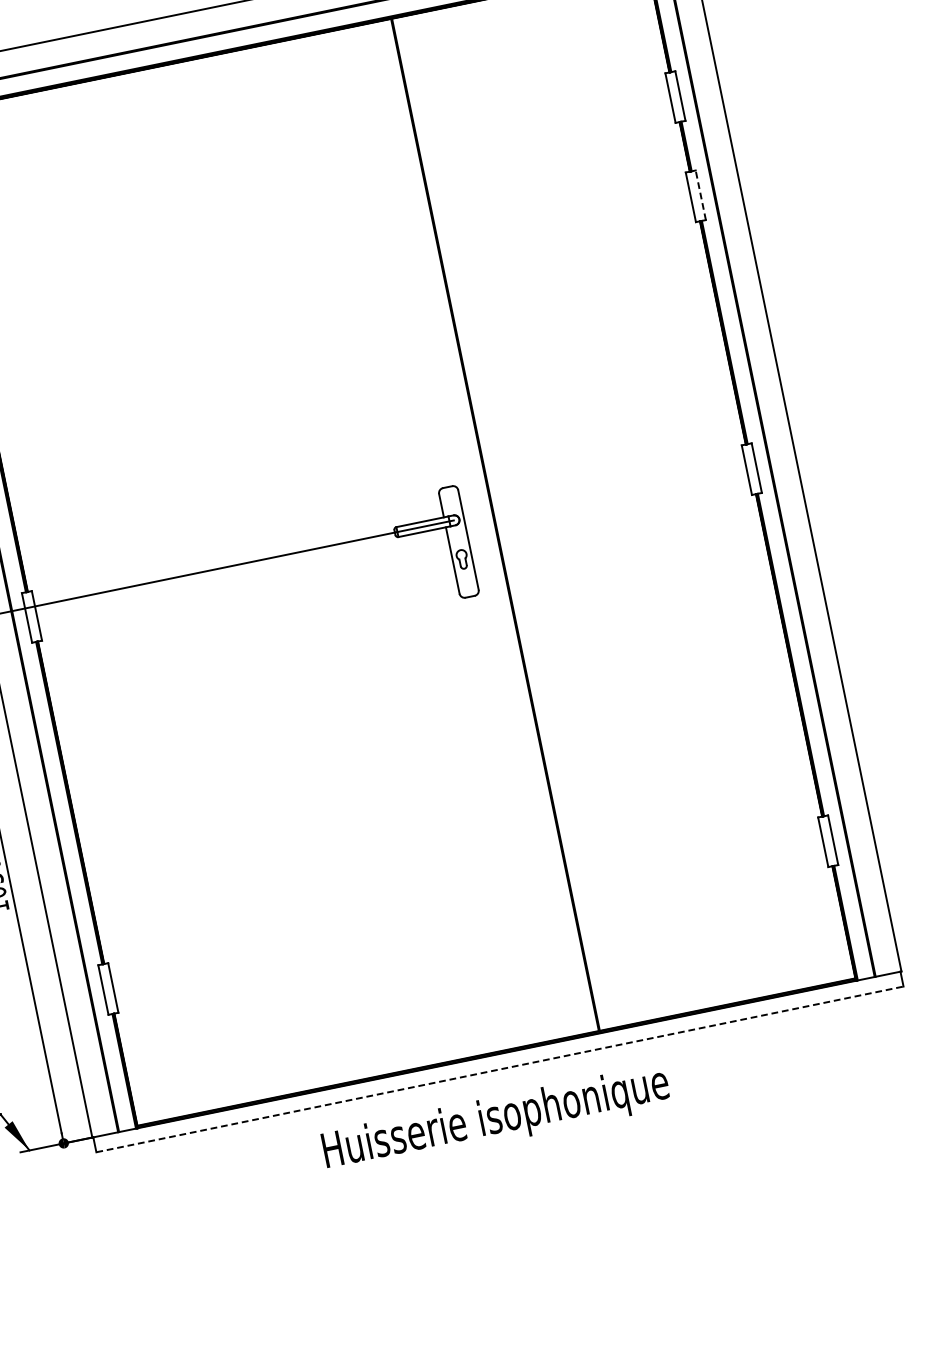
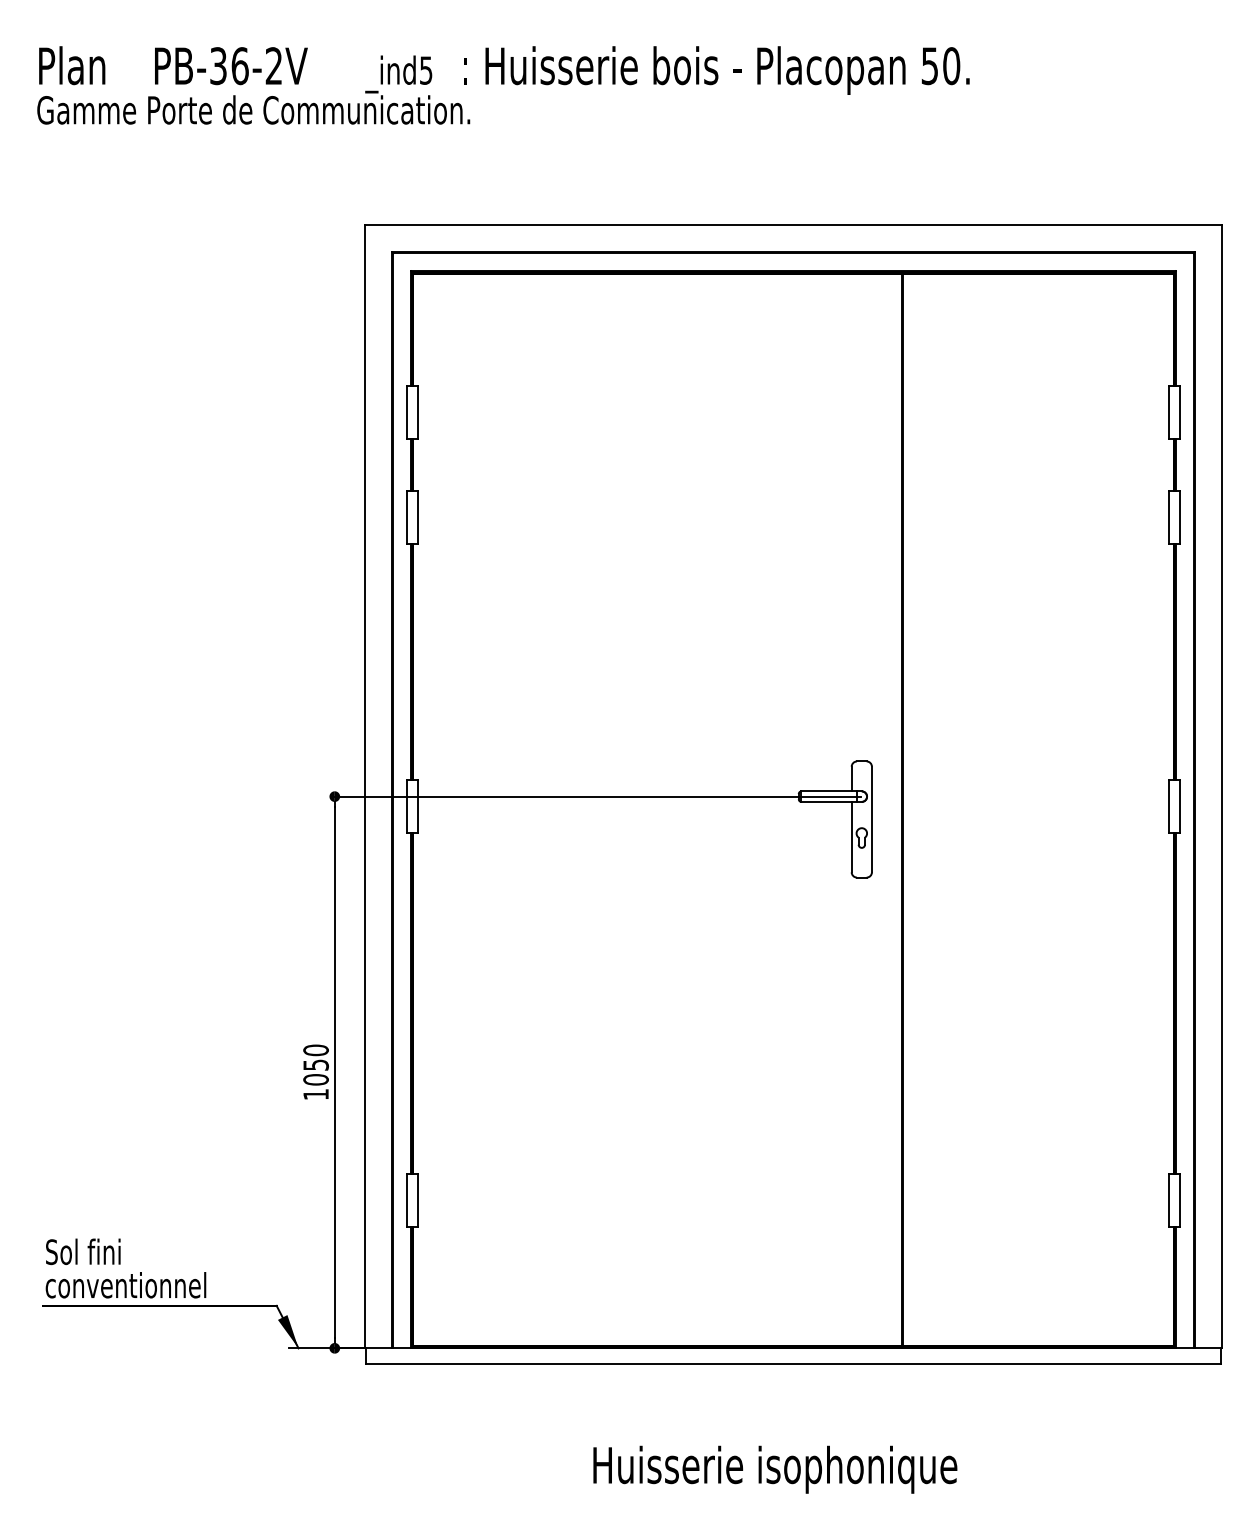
line: (700, 195) -> (1179, 517), dashed -> solid
line: (500, 1069) -> (794, 1364), dashed -> solid
text: (496, 1119) -> (775, 1469), moved

